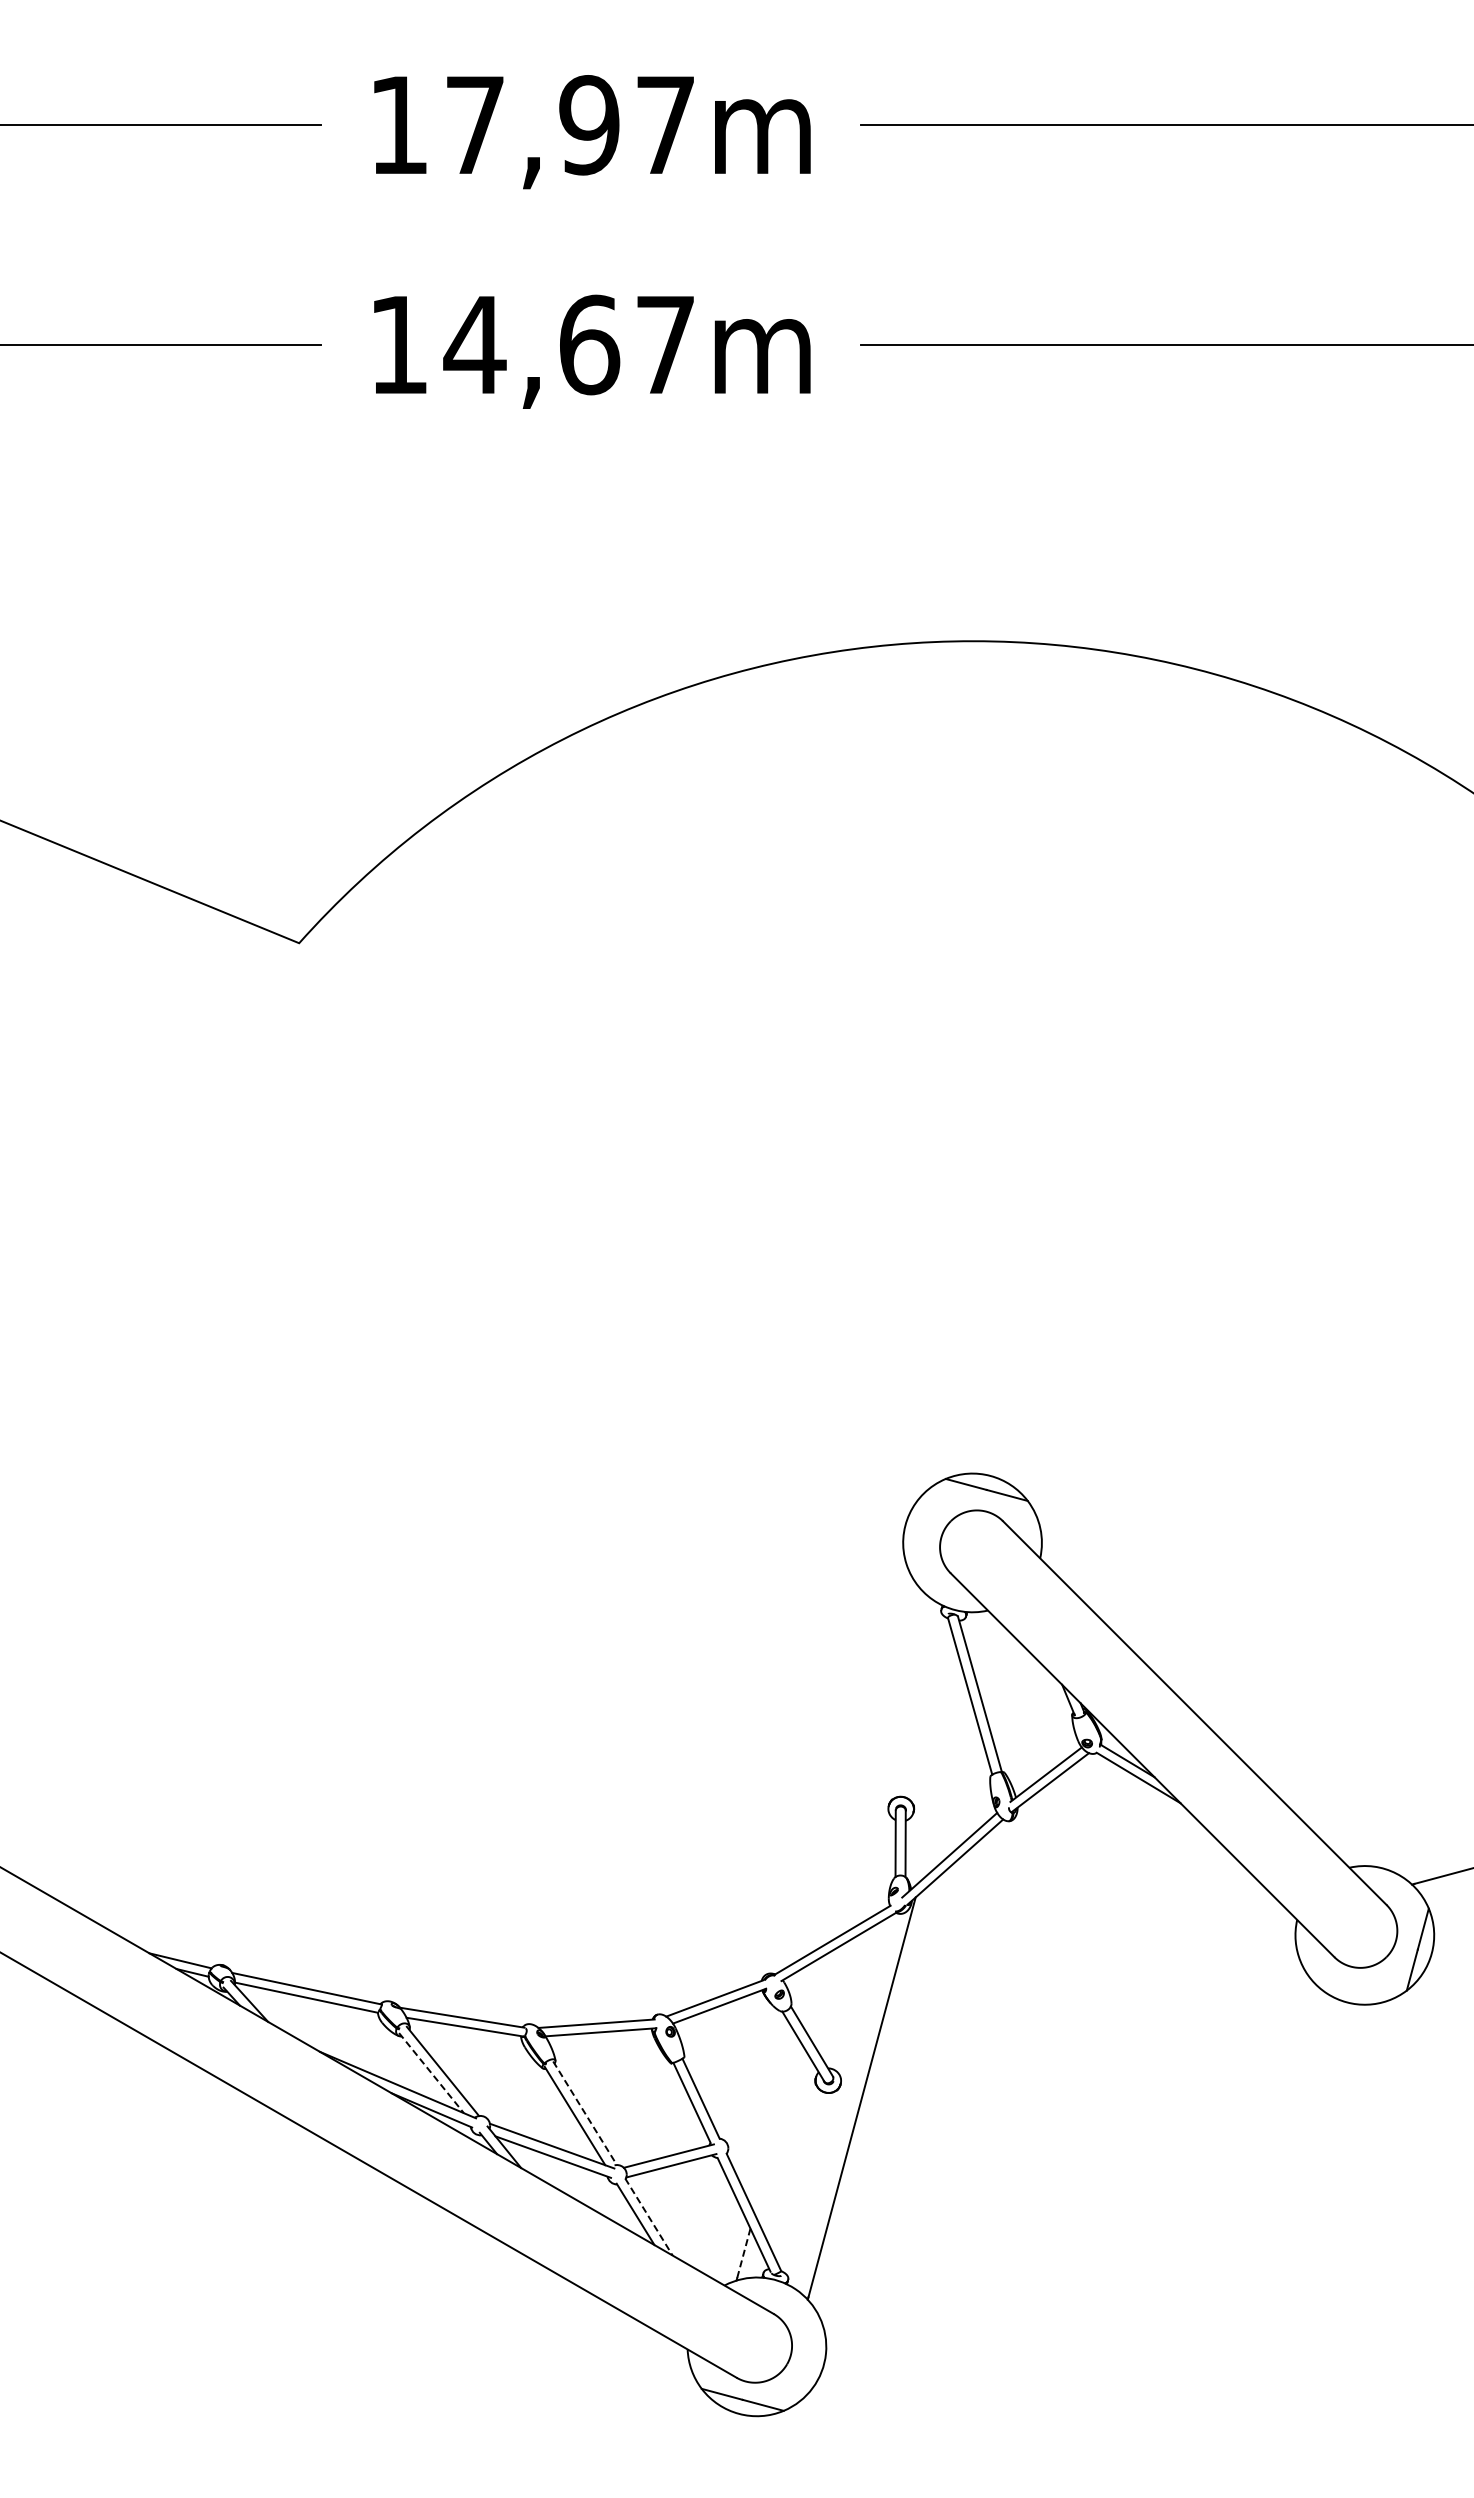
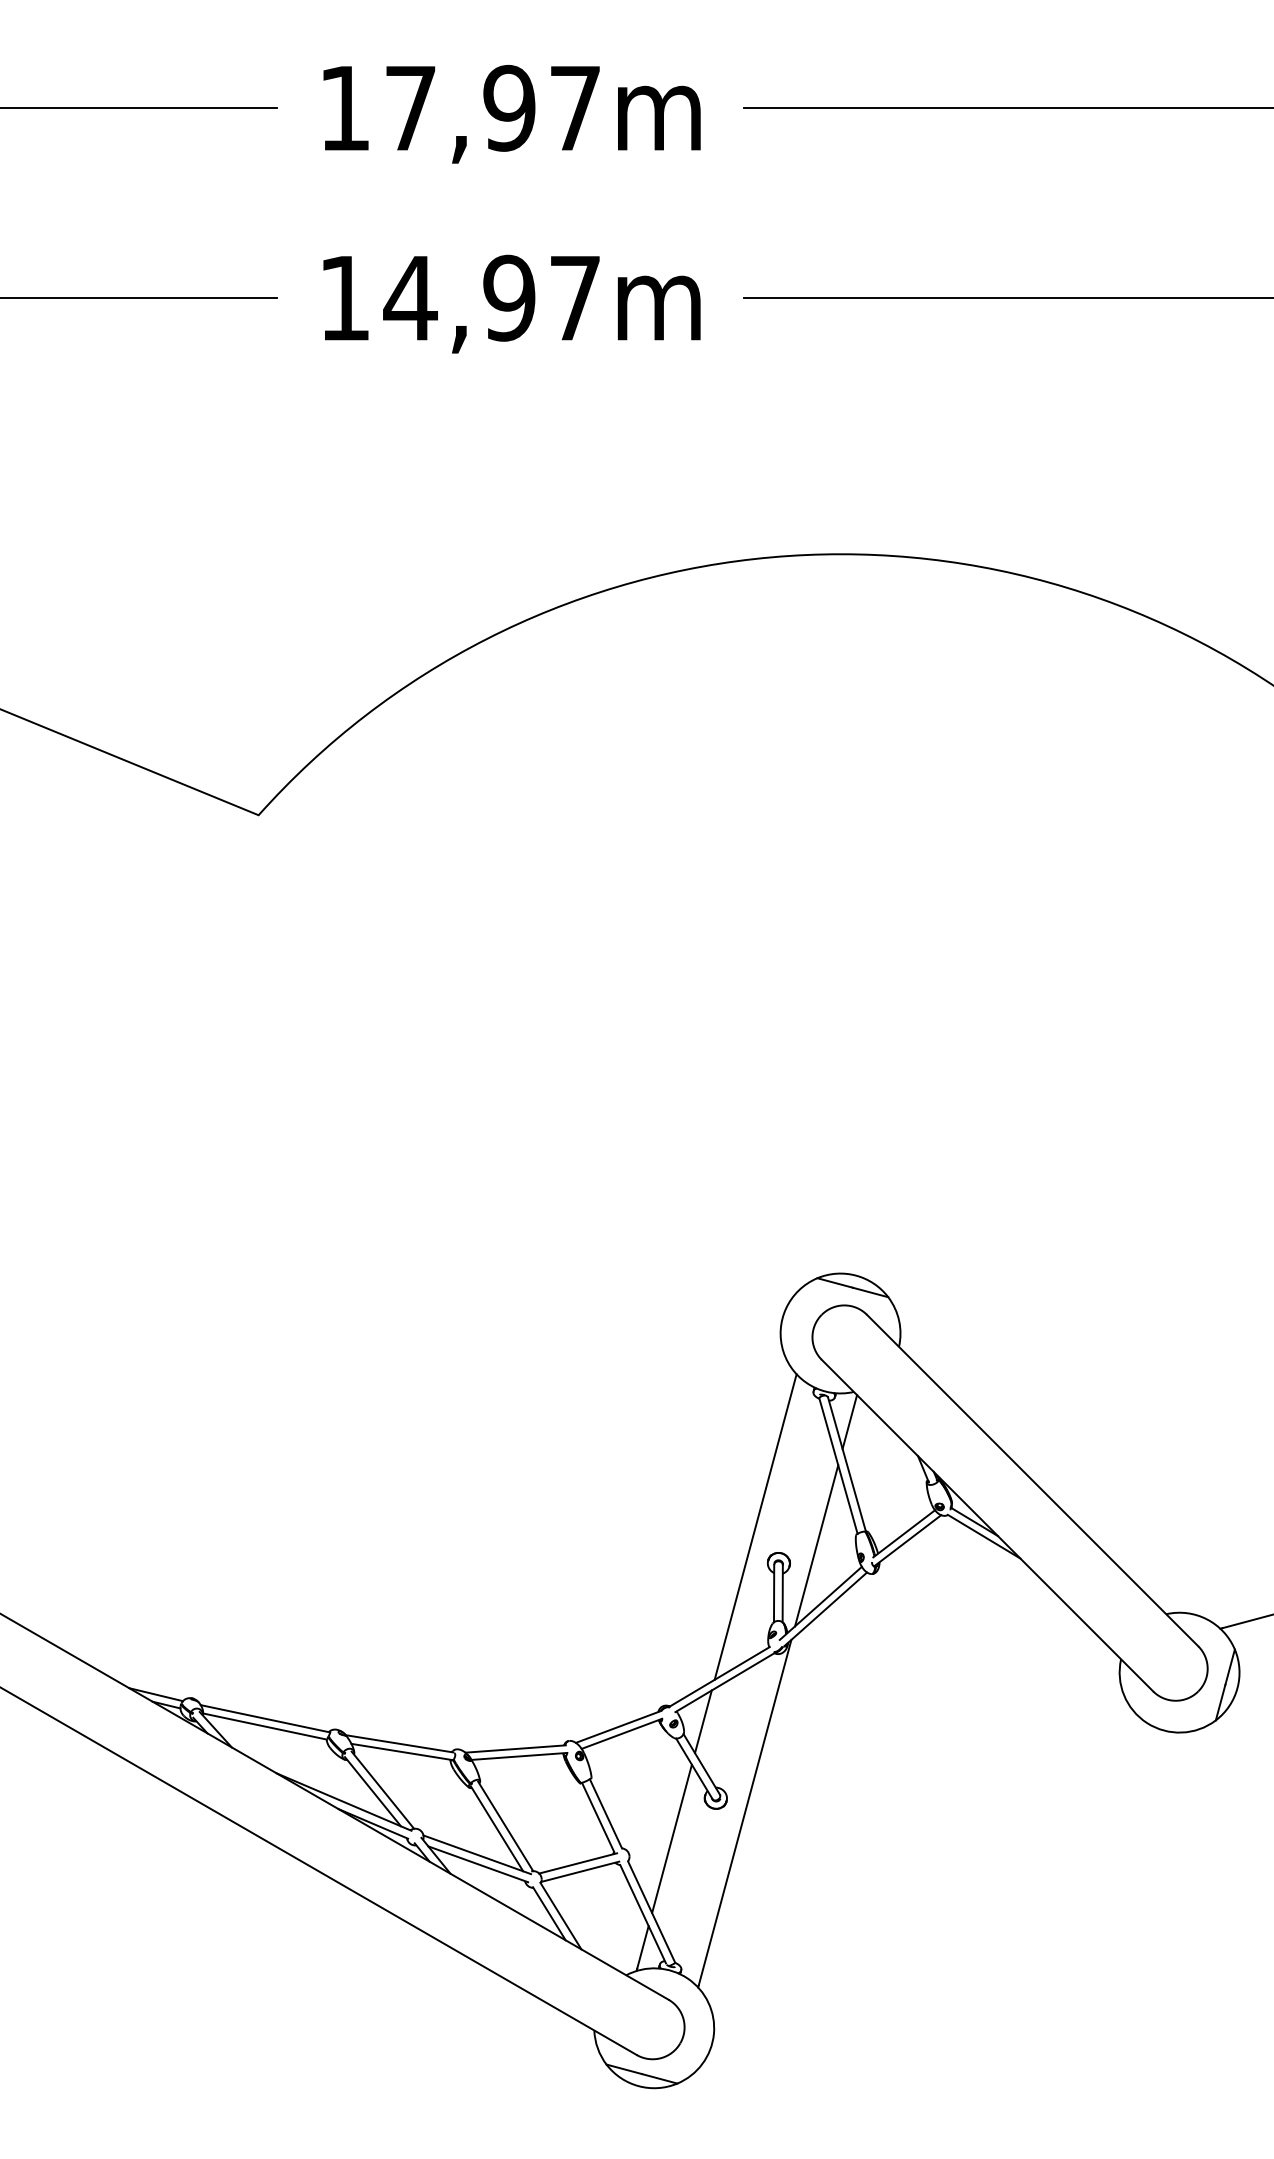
text: (589, 344) -> (509, 297), 14,67m -> 14,97m
line: (982, 1645) -> (849, 1422), added
line: (873, 1766) -> (754, 1526), added
line: (944, 1788) -> (816, 1545), added
line: (813, 1991) -> (703, 1721), added
line: (431, 2073) -> (372, 1792), dashed -> solid
line: (585, 2113) -> (506, 1826), dashed -> solid
line: (777, 2127) -> (672, 1838), added
line: (649, 2217) -> (561, 1916), dashed -> solid
line: (743, 2253) -> (642, 1947), dashed -> solid

